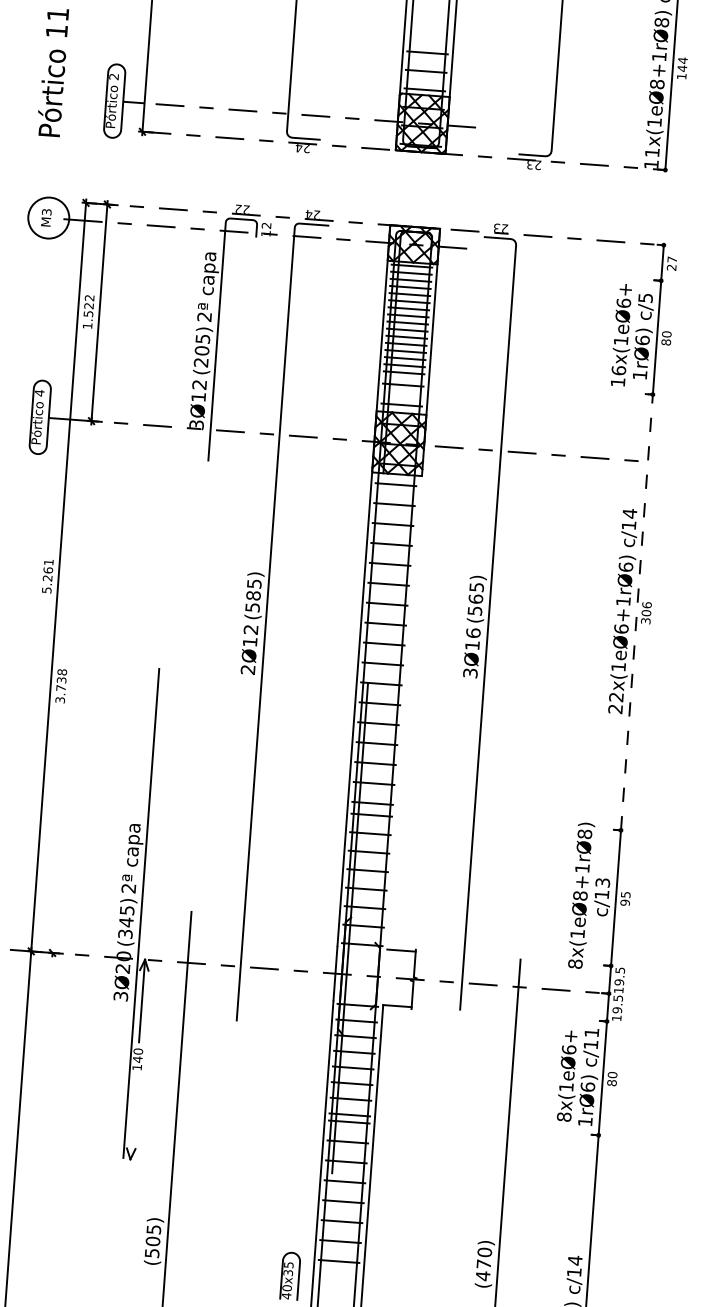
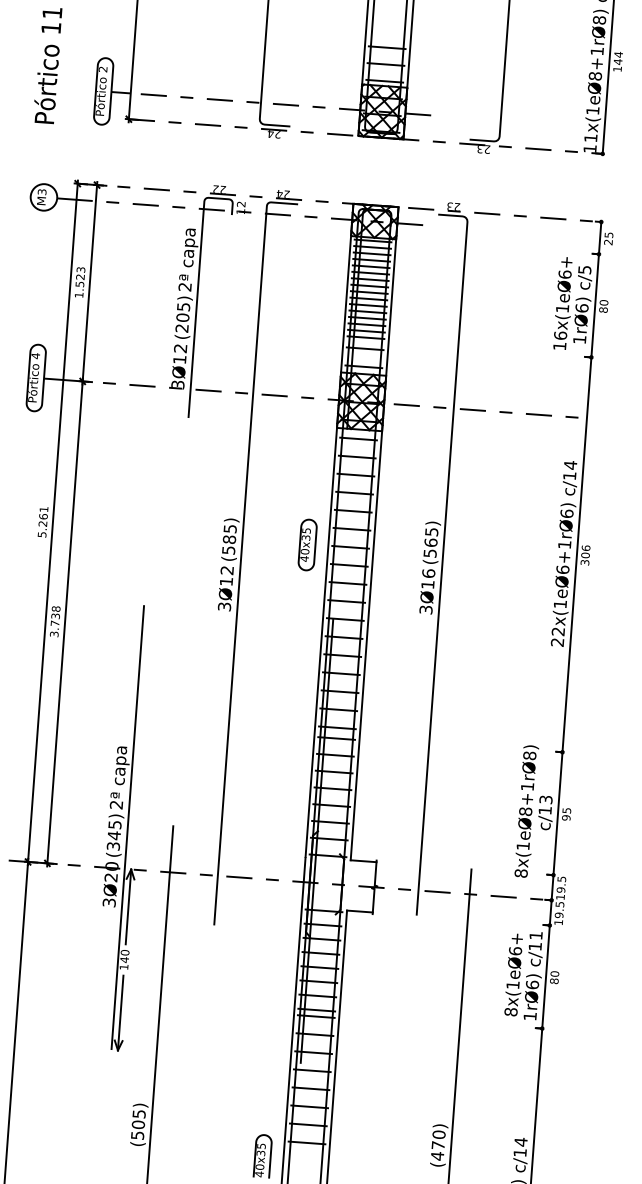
circle: (48, 217) -> (43, 196), size x0.71
text: (672, 259) -> (609, 234), 27 -> 25
text: (89, 297) -> (80, 269), 1.522 -> 1.523
part: (339, 601) -> (307, 544), added
line: (637, 608) -> (577, 551), dashed -> solid
text: (248, 669) -> (224, 606), 2Ø12 -> 3Ø12
line: (71, 686) -> (64, 621), added
line: (405, 697) -> (367, 631), added
line: (133, 1117) -> (120, 1012), added

